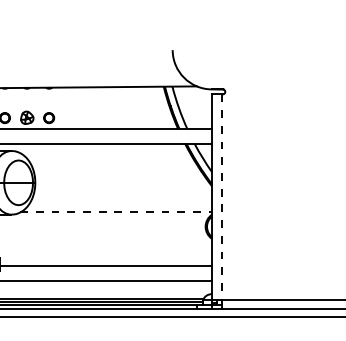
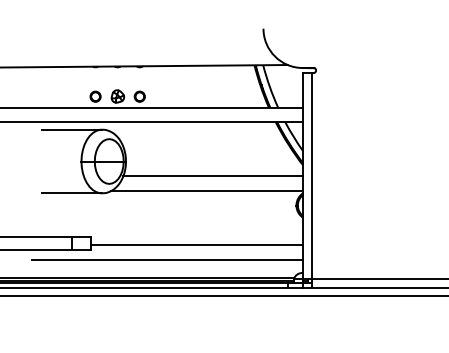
line: (221, 196) -> (312, 175), dashed -> solid
line: (122, 197) -> (213, 176), added
line: (116, 212) -> (207, 191), dashed -> solid

